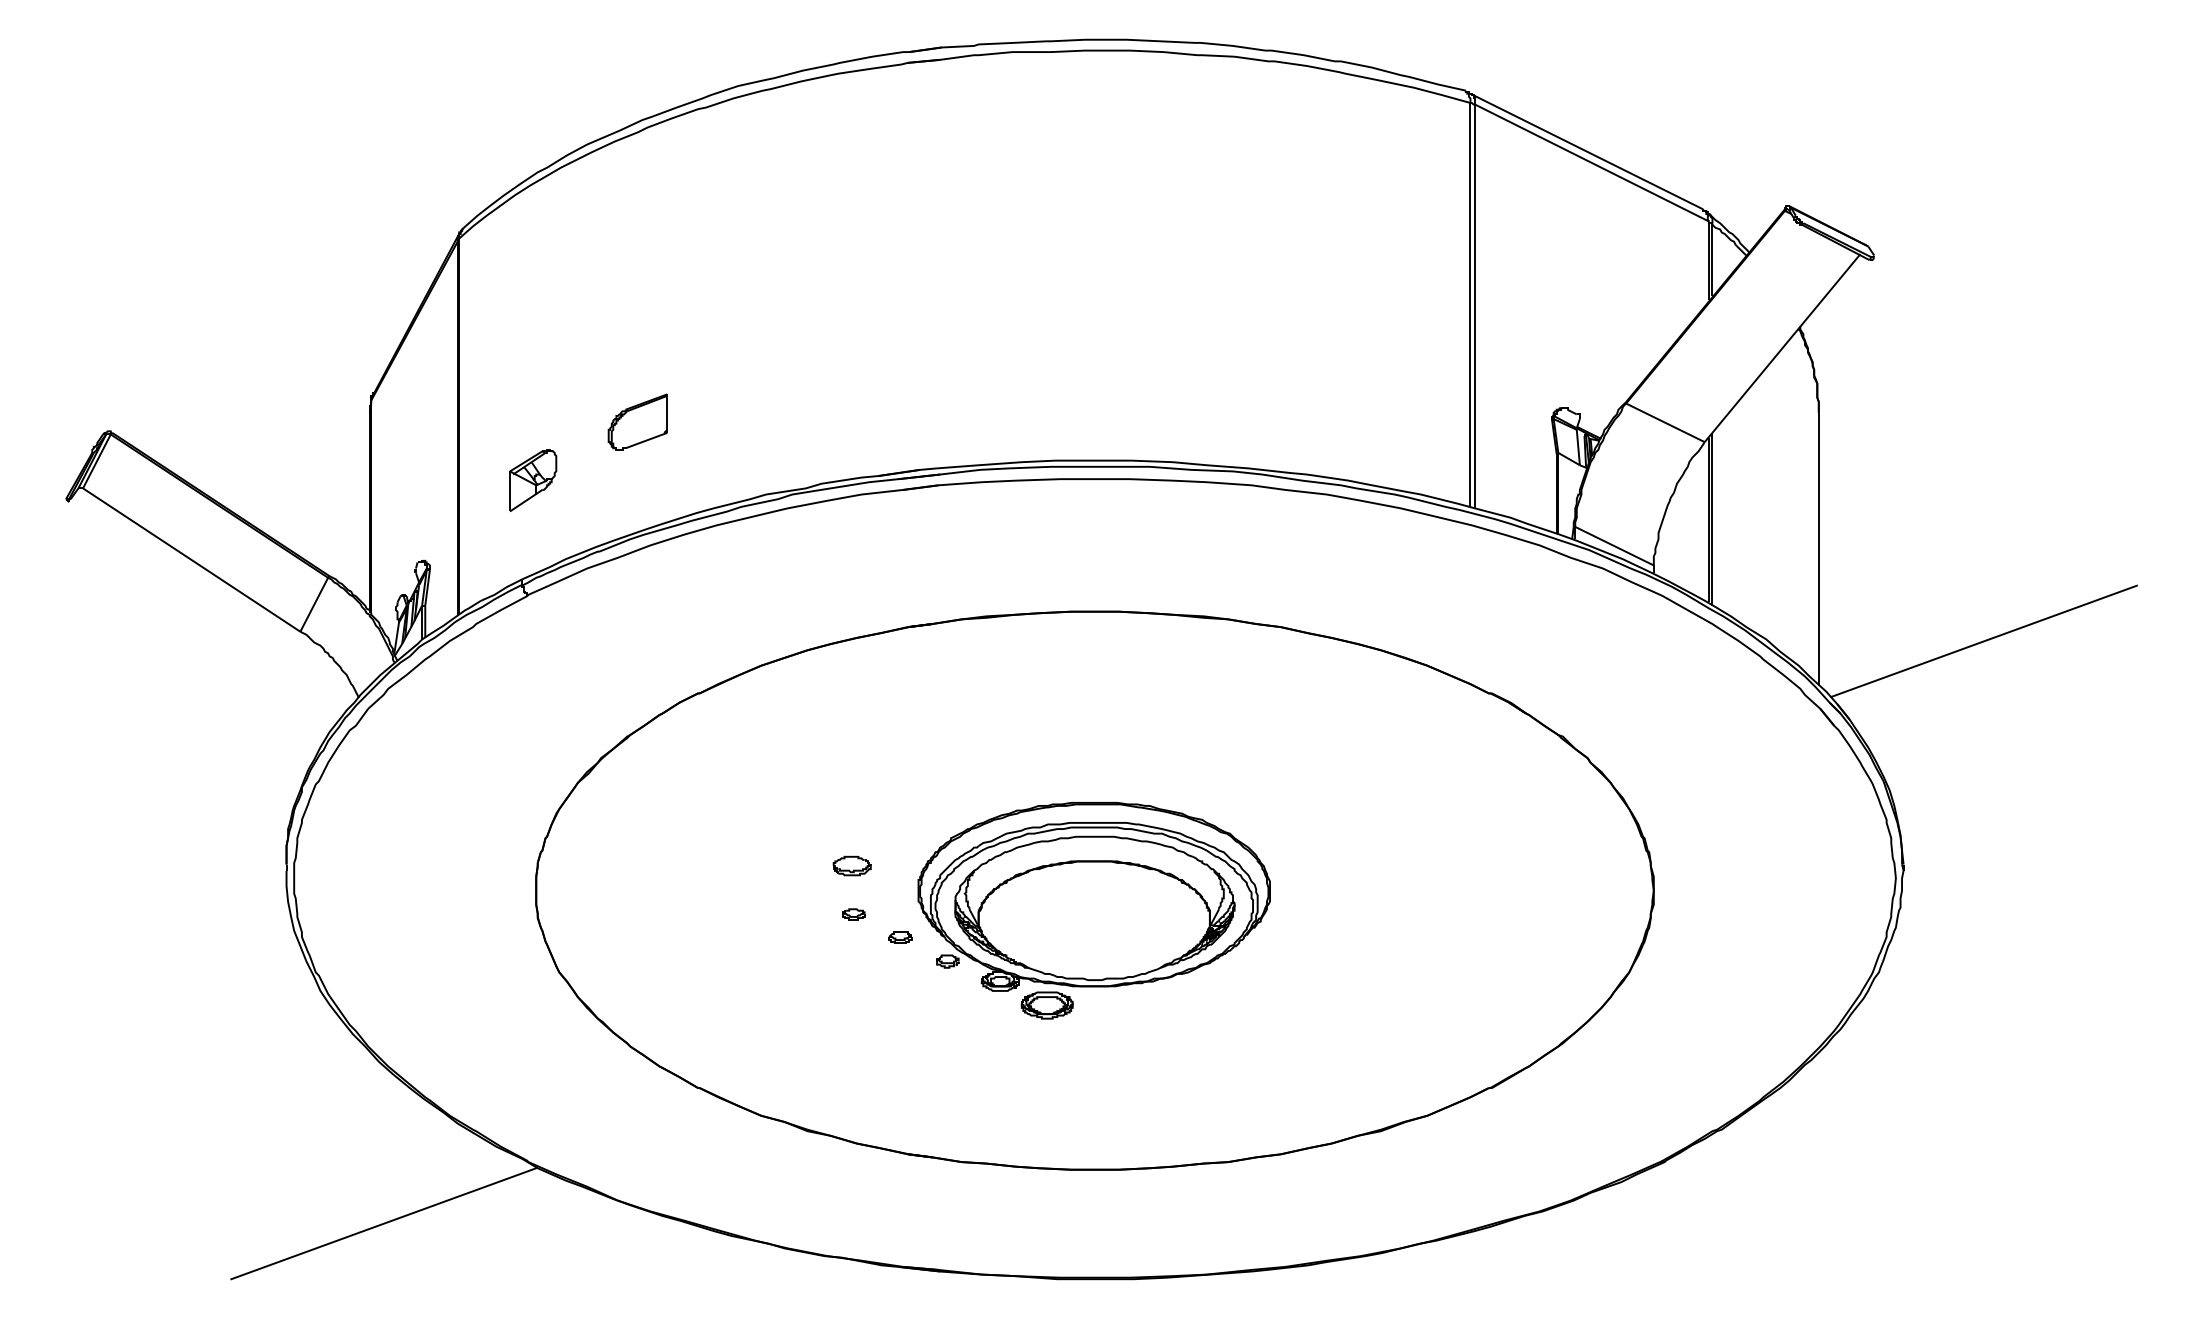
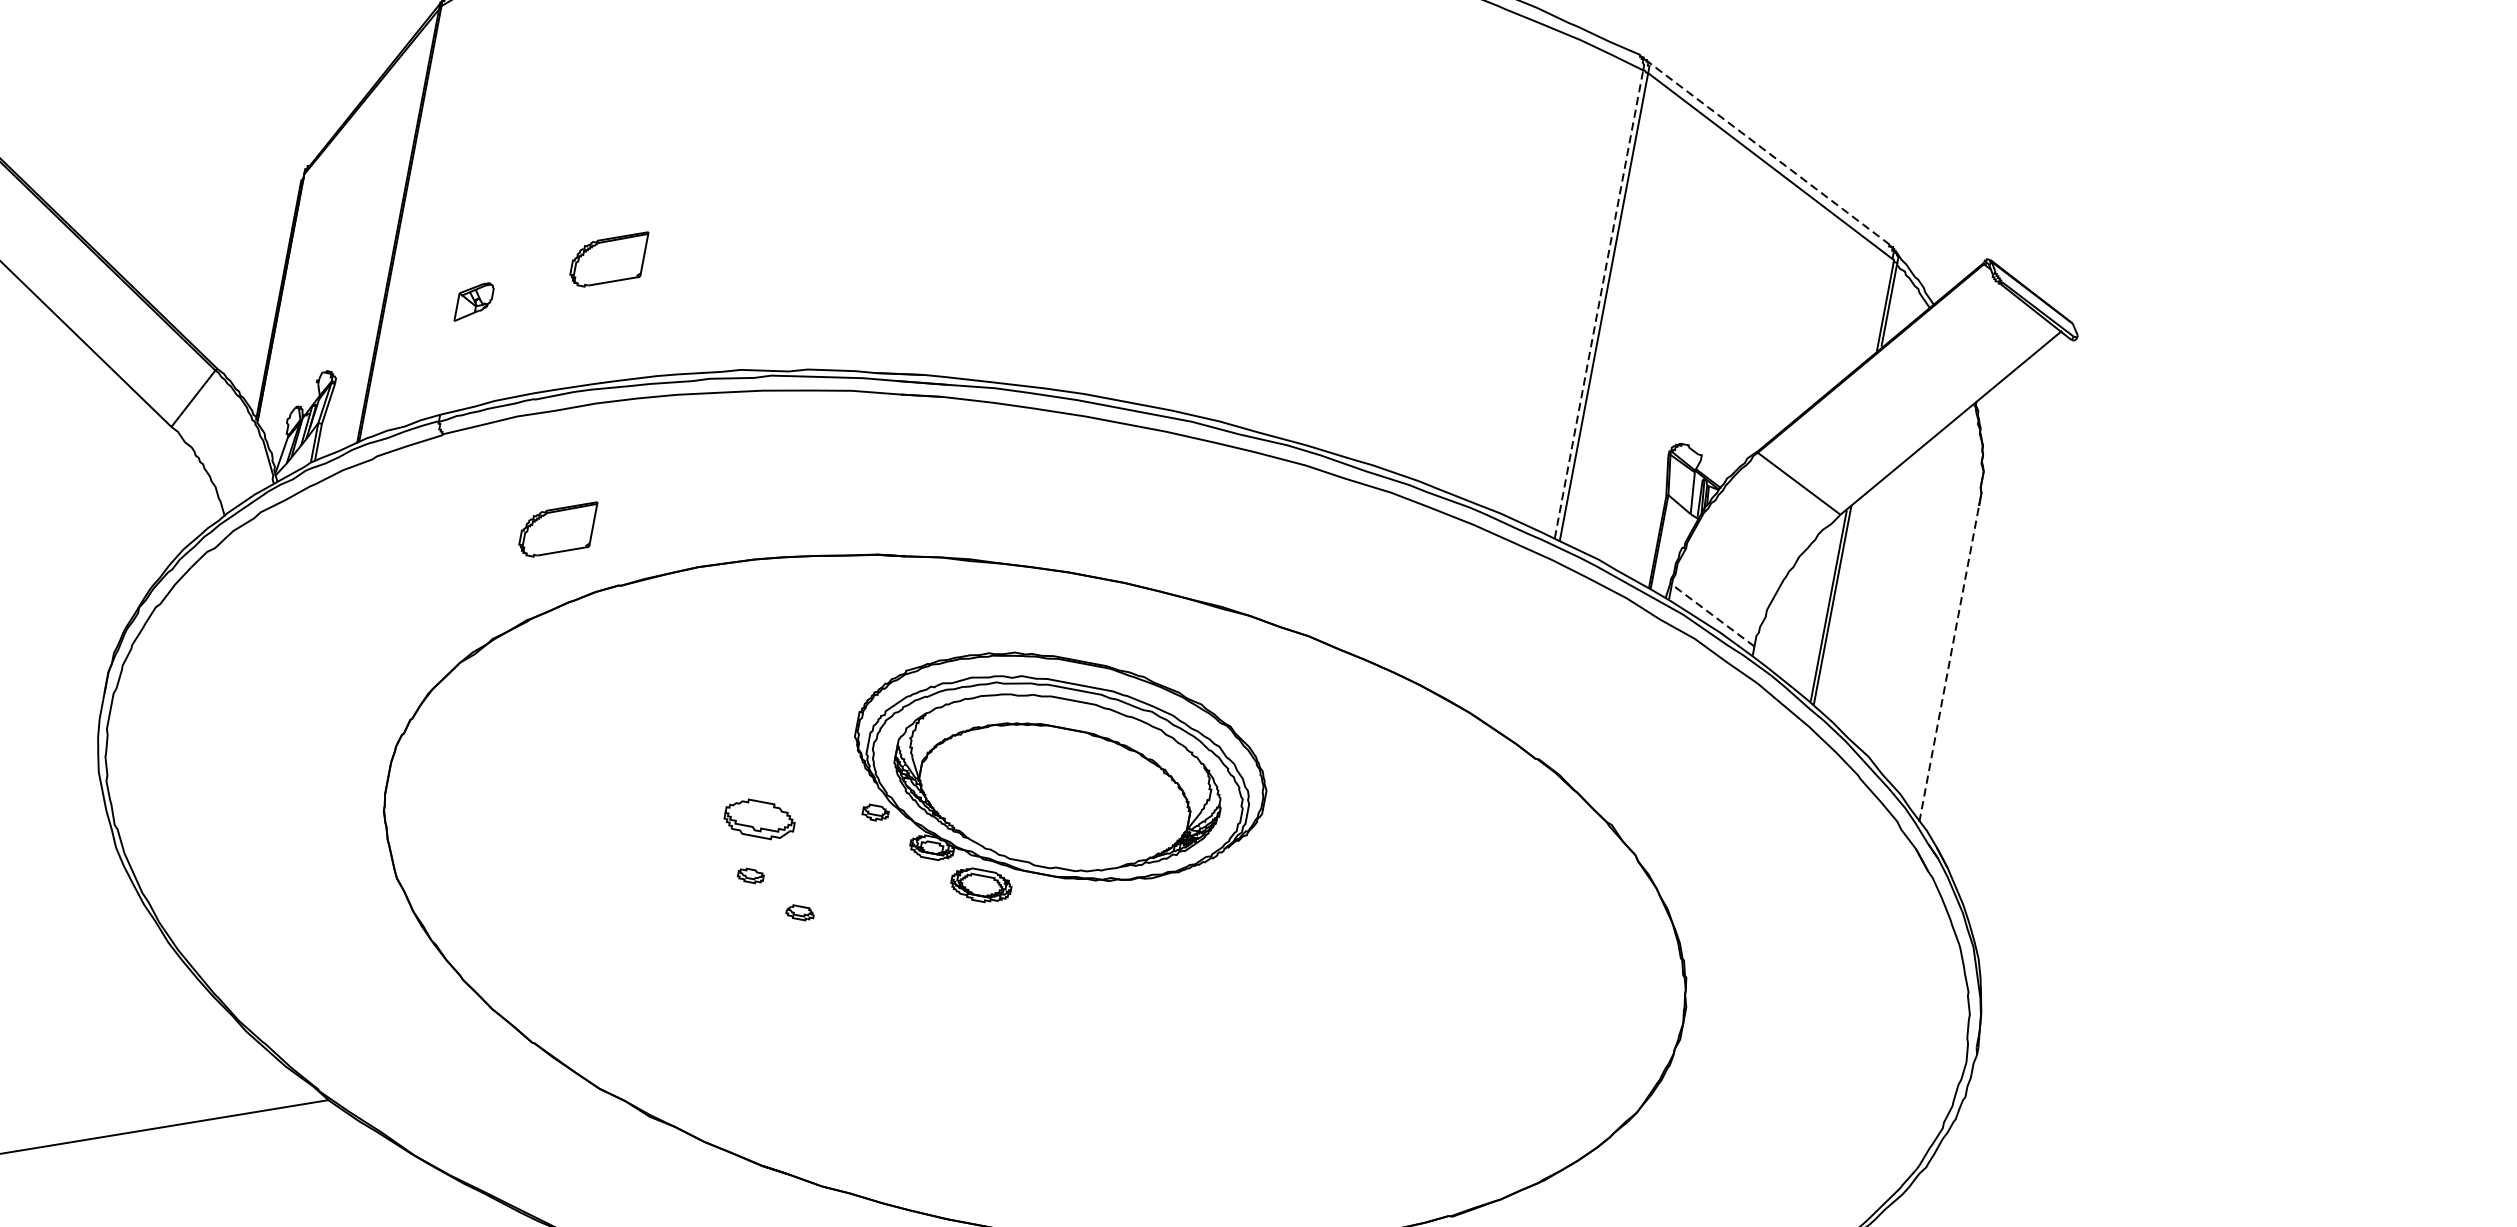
line: (1586, 151) -> (1767, 152), solid -> dashed
line: (1470, 304) -> (1599, 303), solid -> dashed
part: (533, 480) -> (474, 302), size x0.6
line: (1614, 546) -> (1713, 615), solid -> dashed
line: (1818, 548) -> (1949, 662), solid -> dashed
line: (1983, 641) -> (2119, 806), removed
part: (637, 654) -> (557, 527), added
part: (851, 865) -> (758, 818), size x1.6
part: (1093, 910) -> (1055, 785), moved

